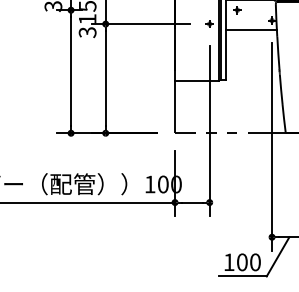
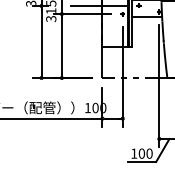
line: (168, 9) -> (98, 5), added

